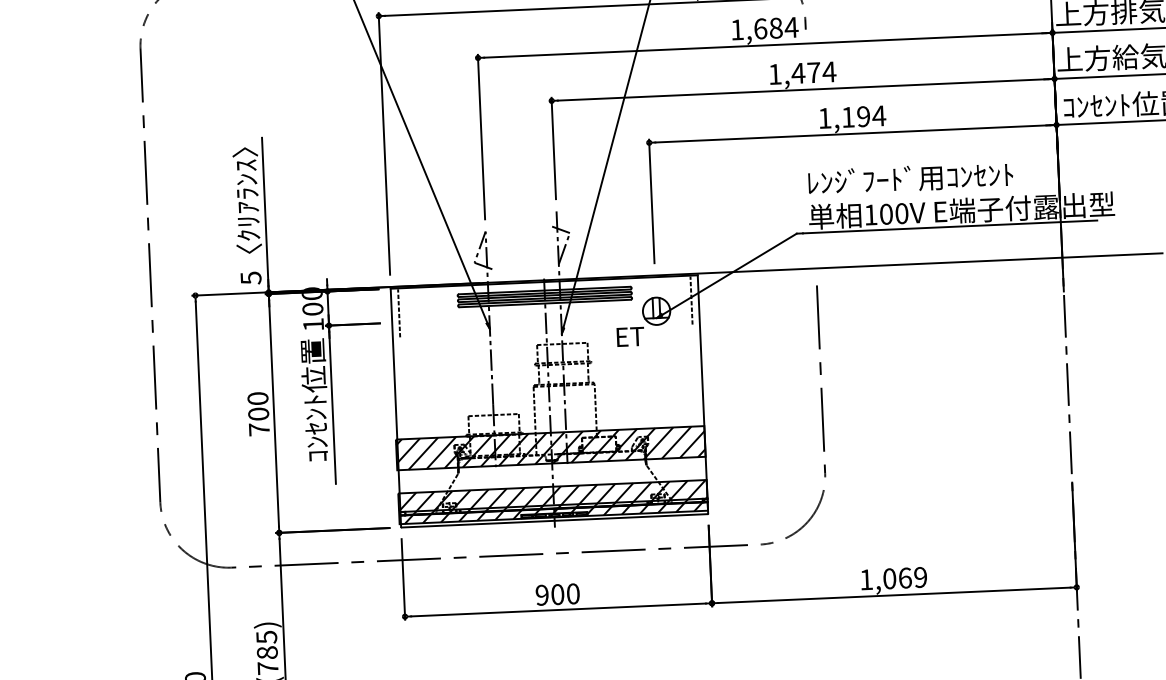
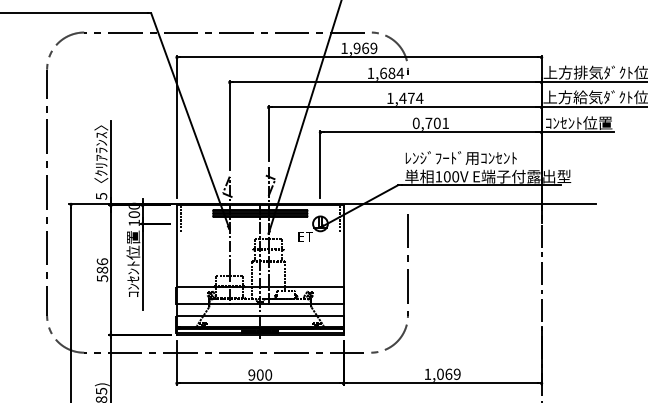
text: (851, 117) -> (430, 123), 1,194 -> 0,701
text: (258, 414) -> (102, 270), 700 -> 586
hatch: (550, 448) -> (259, 295), removed
hatch: (552, 501) -> (259, 324), removed

